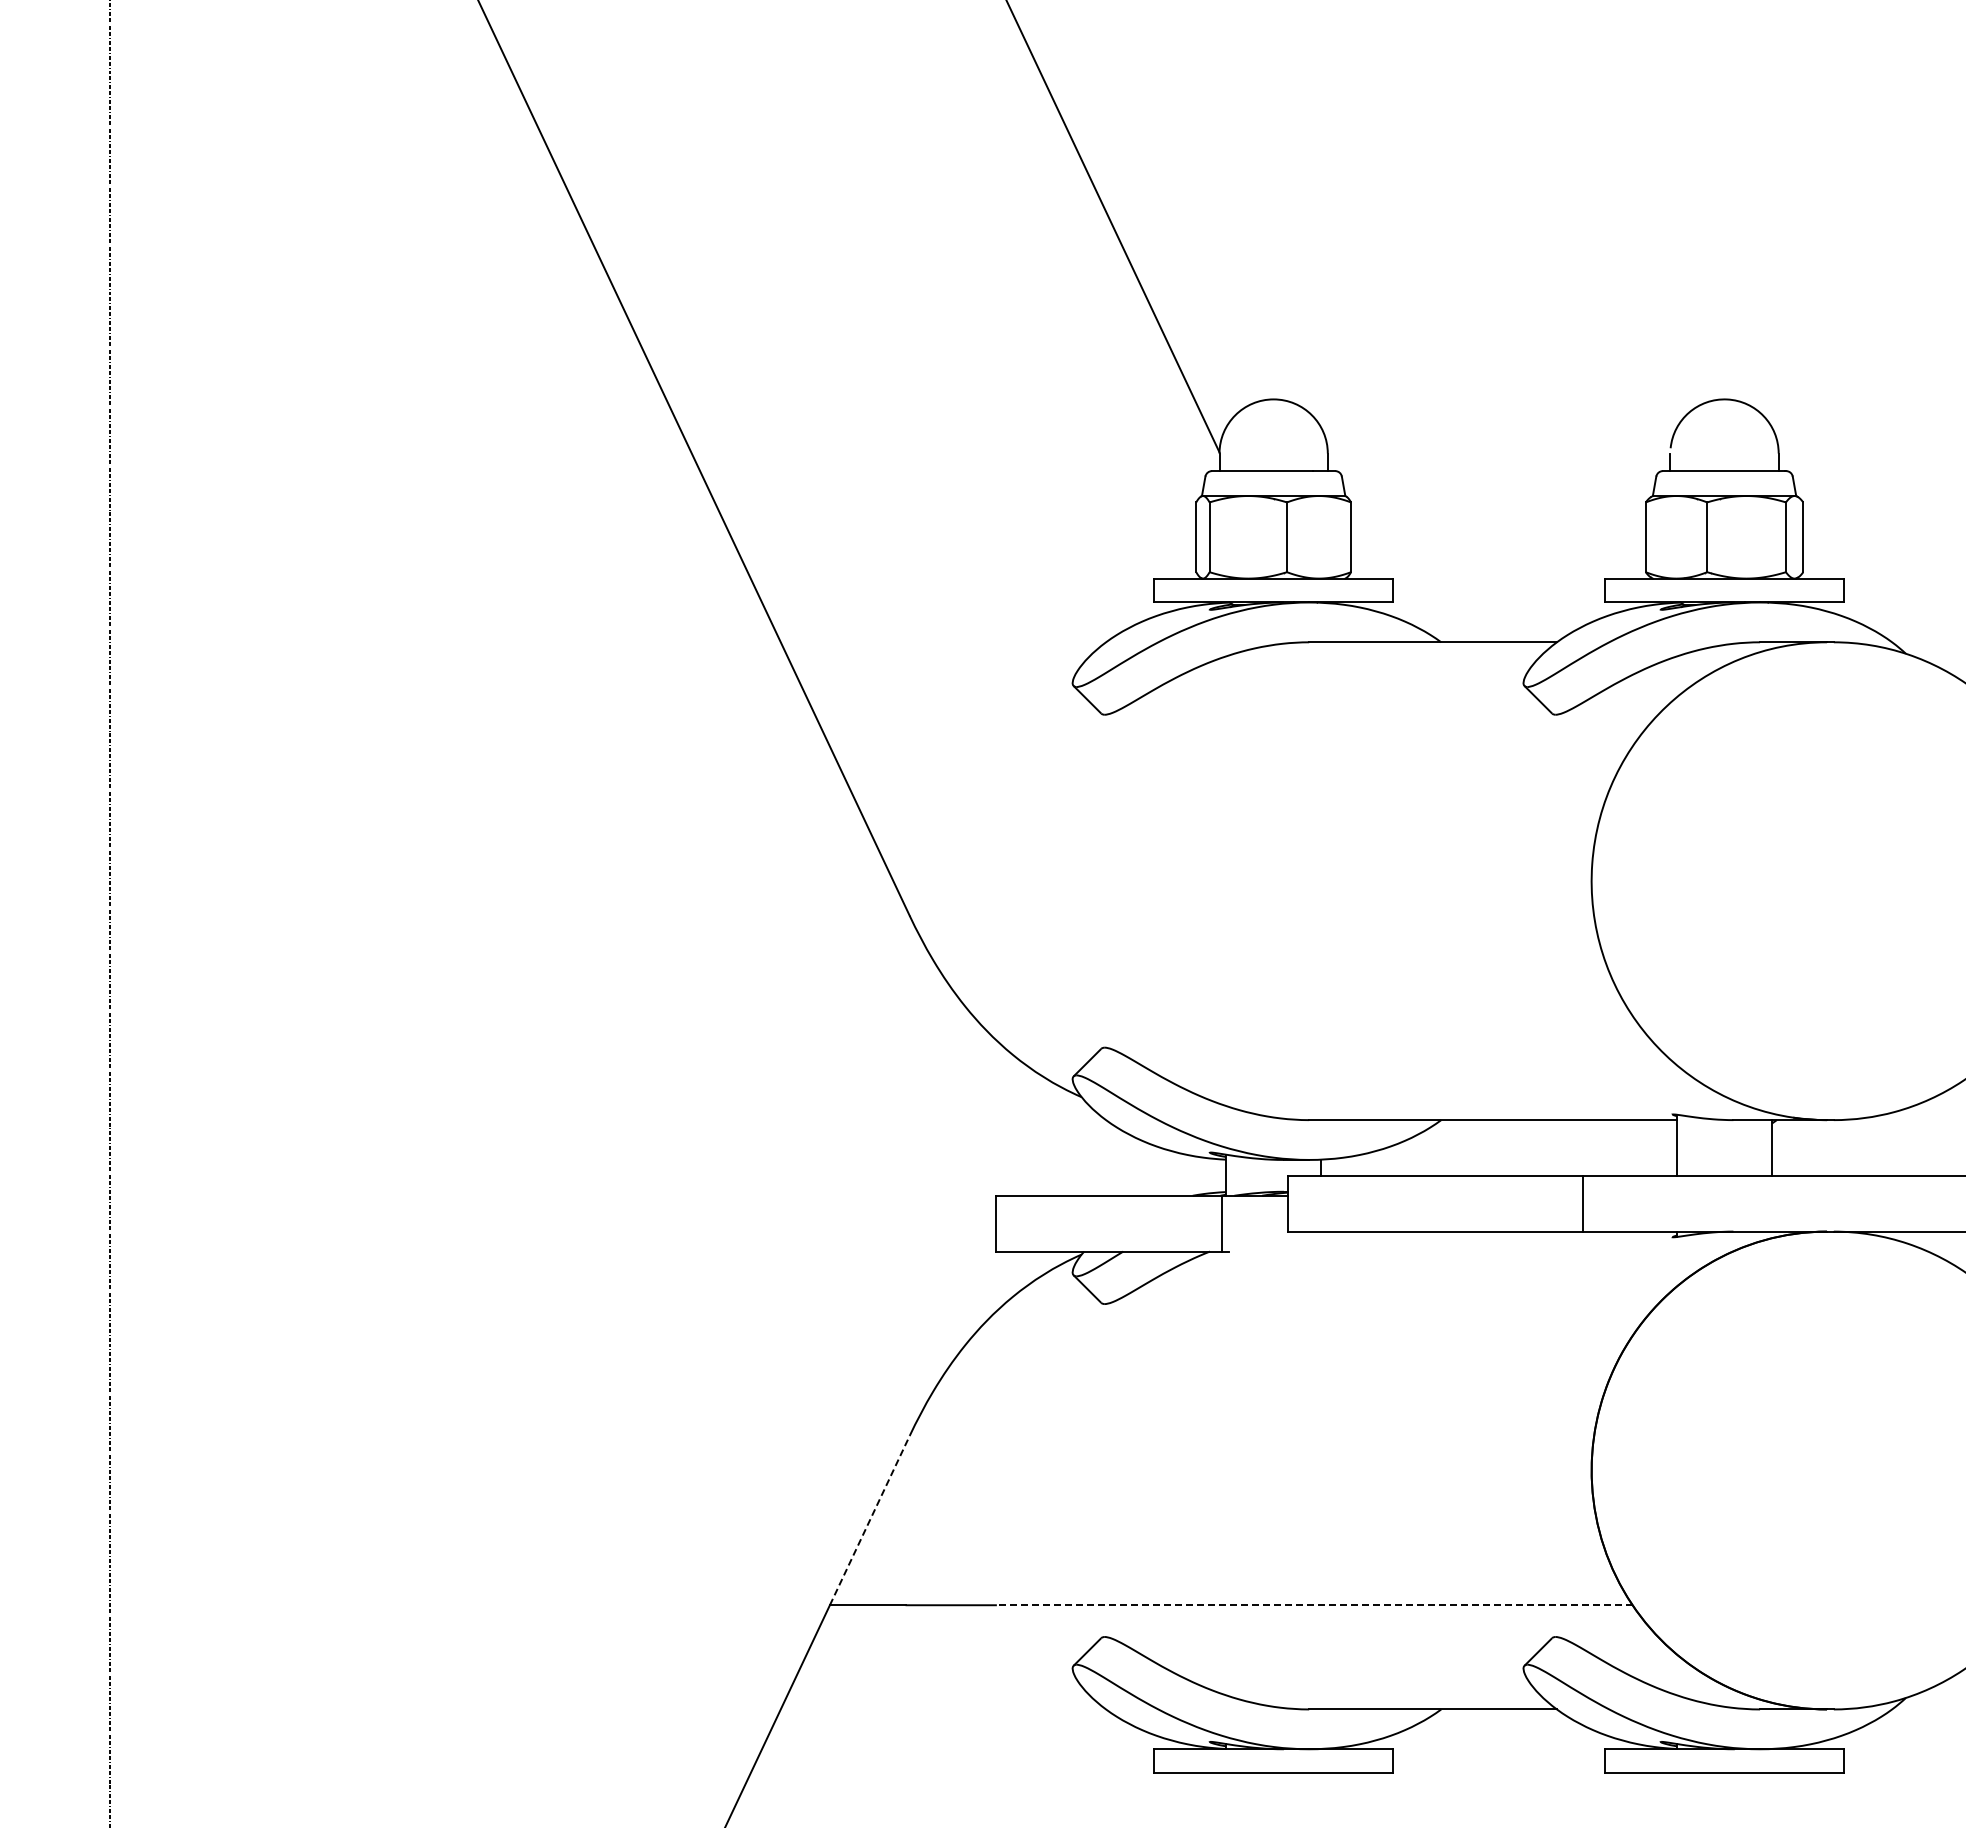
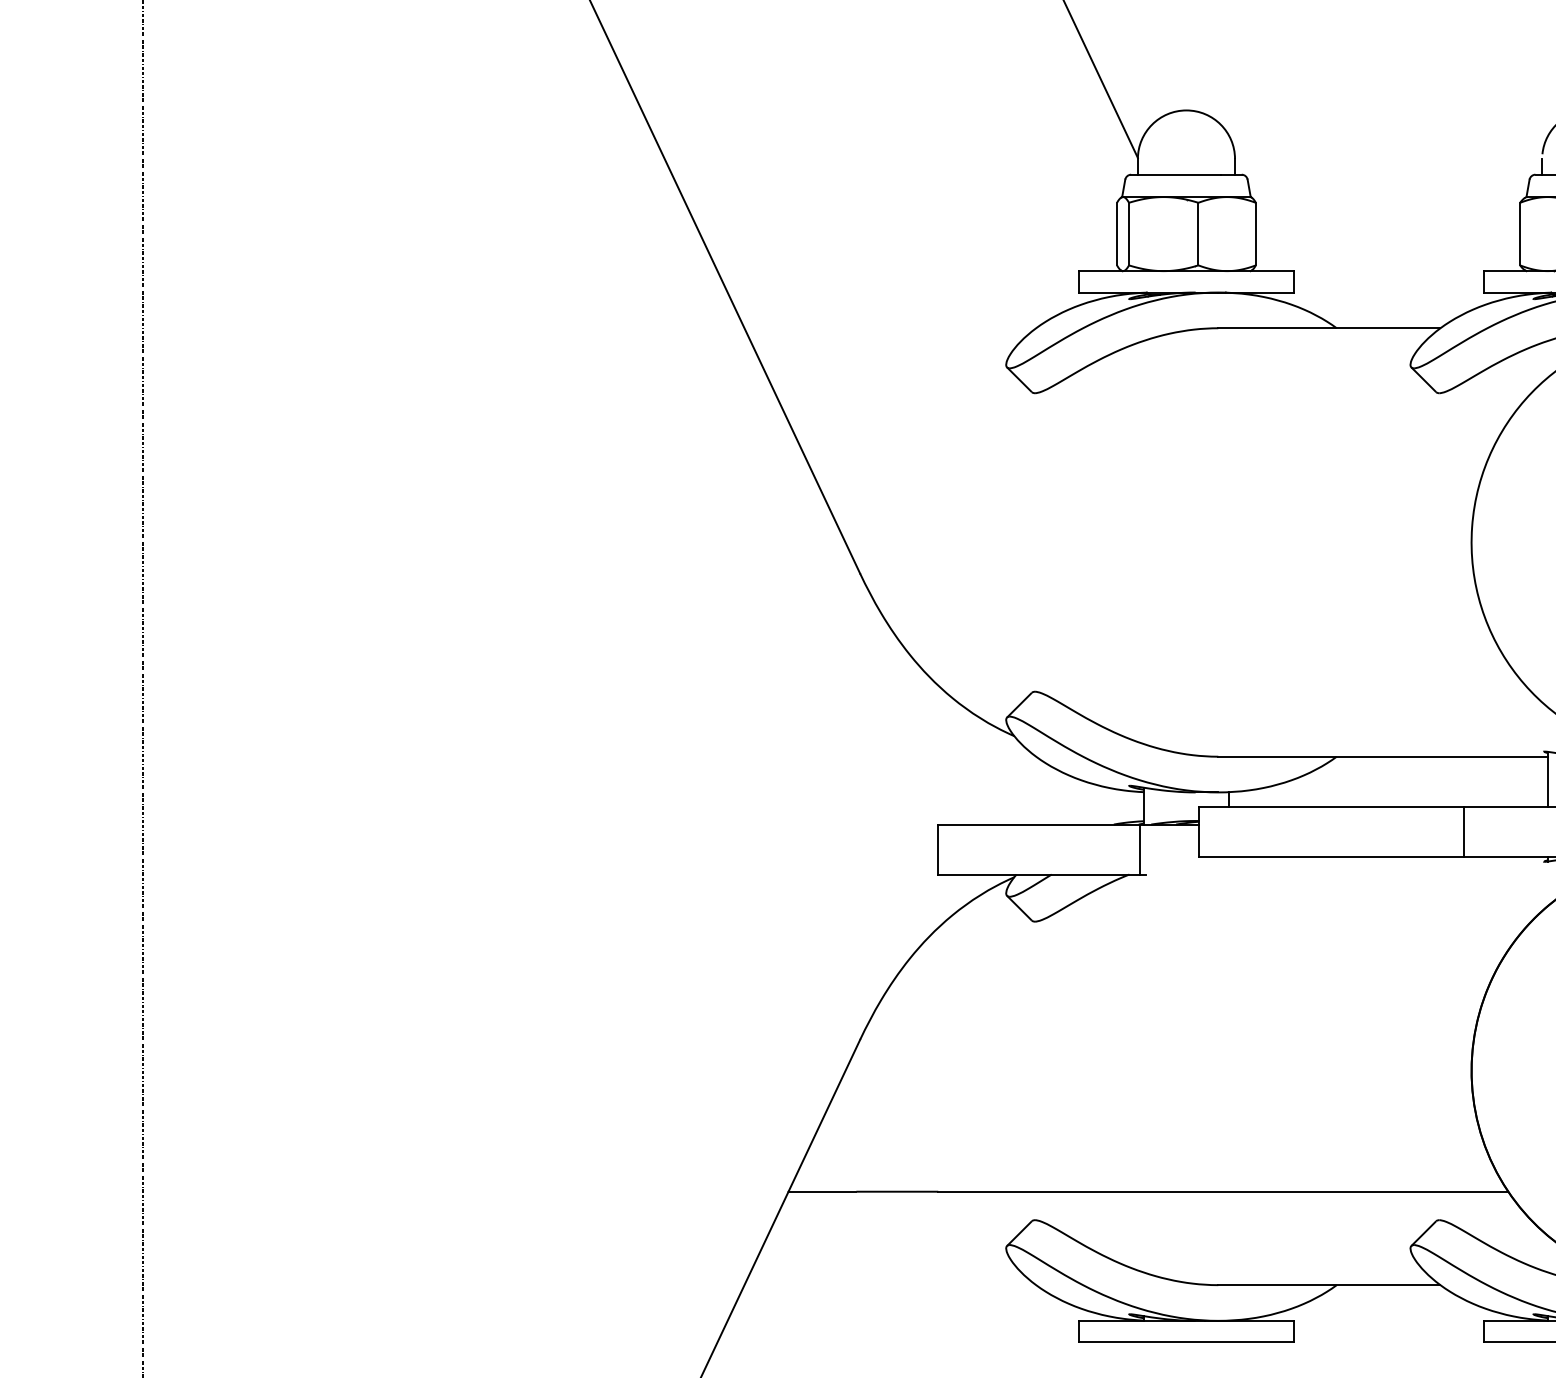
line: (869, 1520) -> (824, 1115), dashed -> solid
line: (1314, 1605) -> (1223, 1191), dashed -> solid

